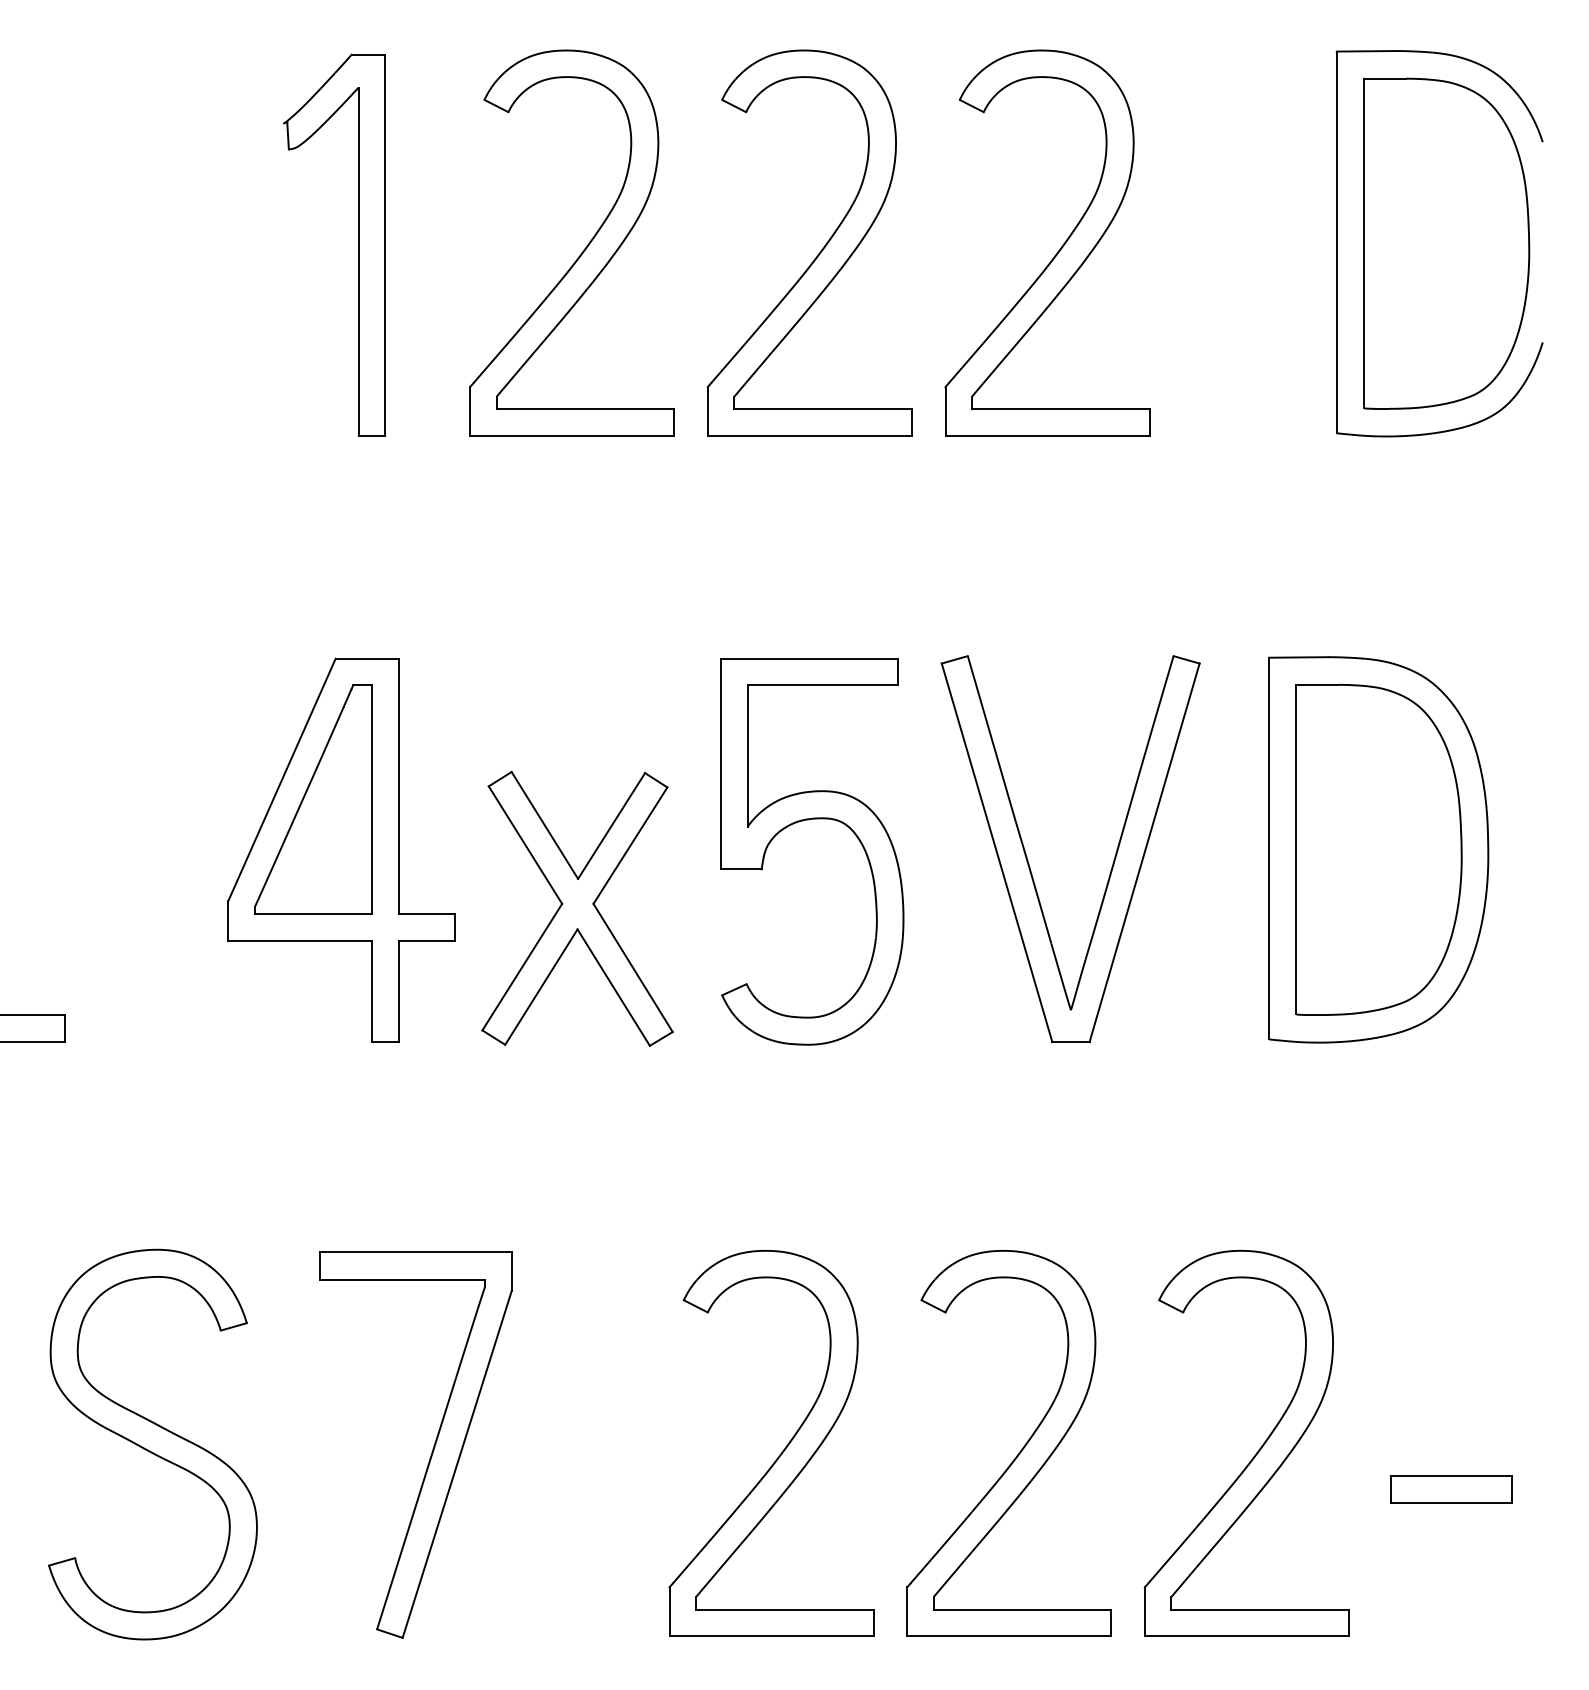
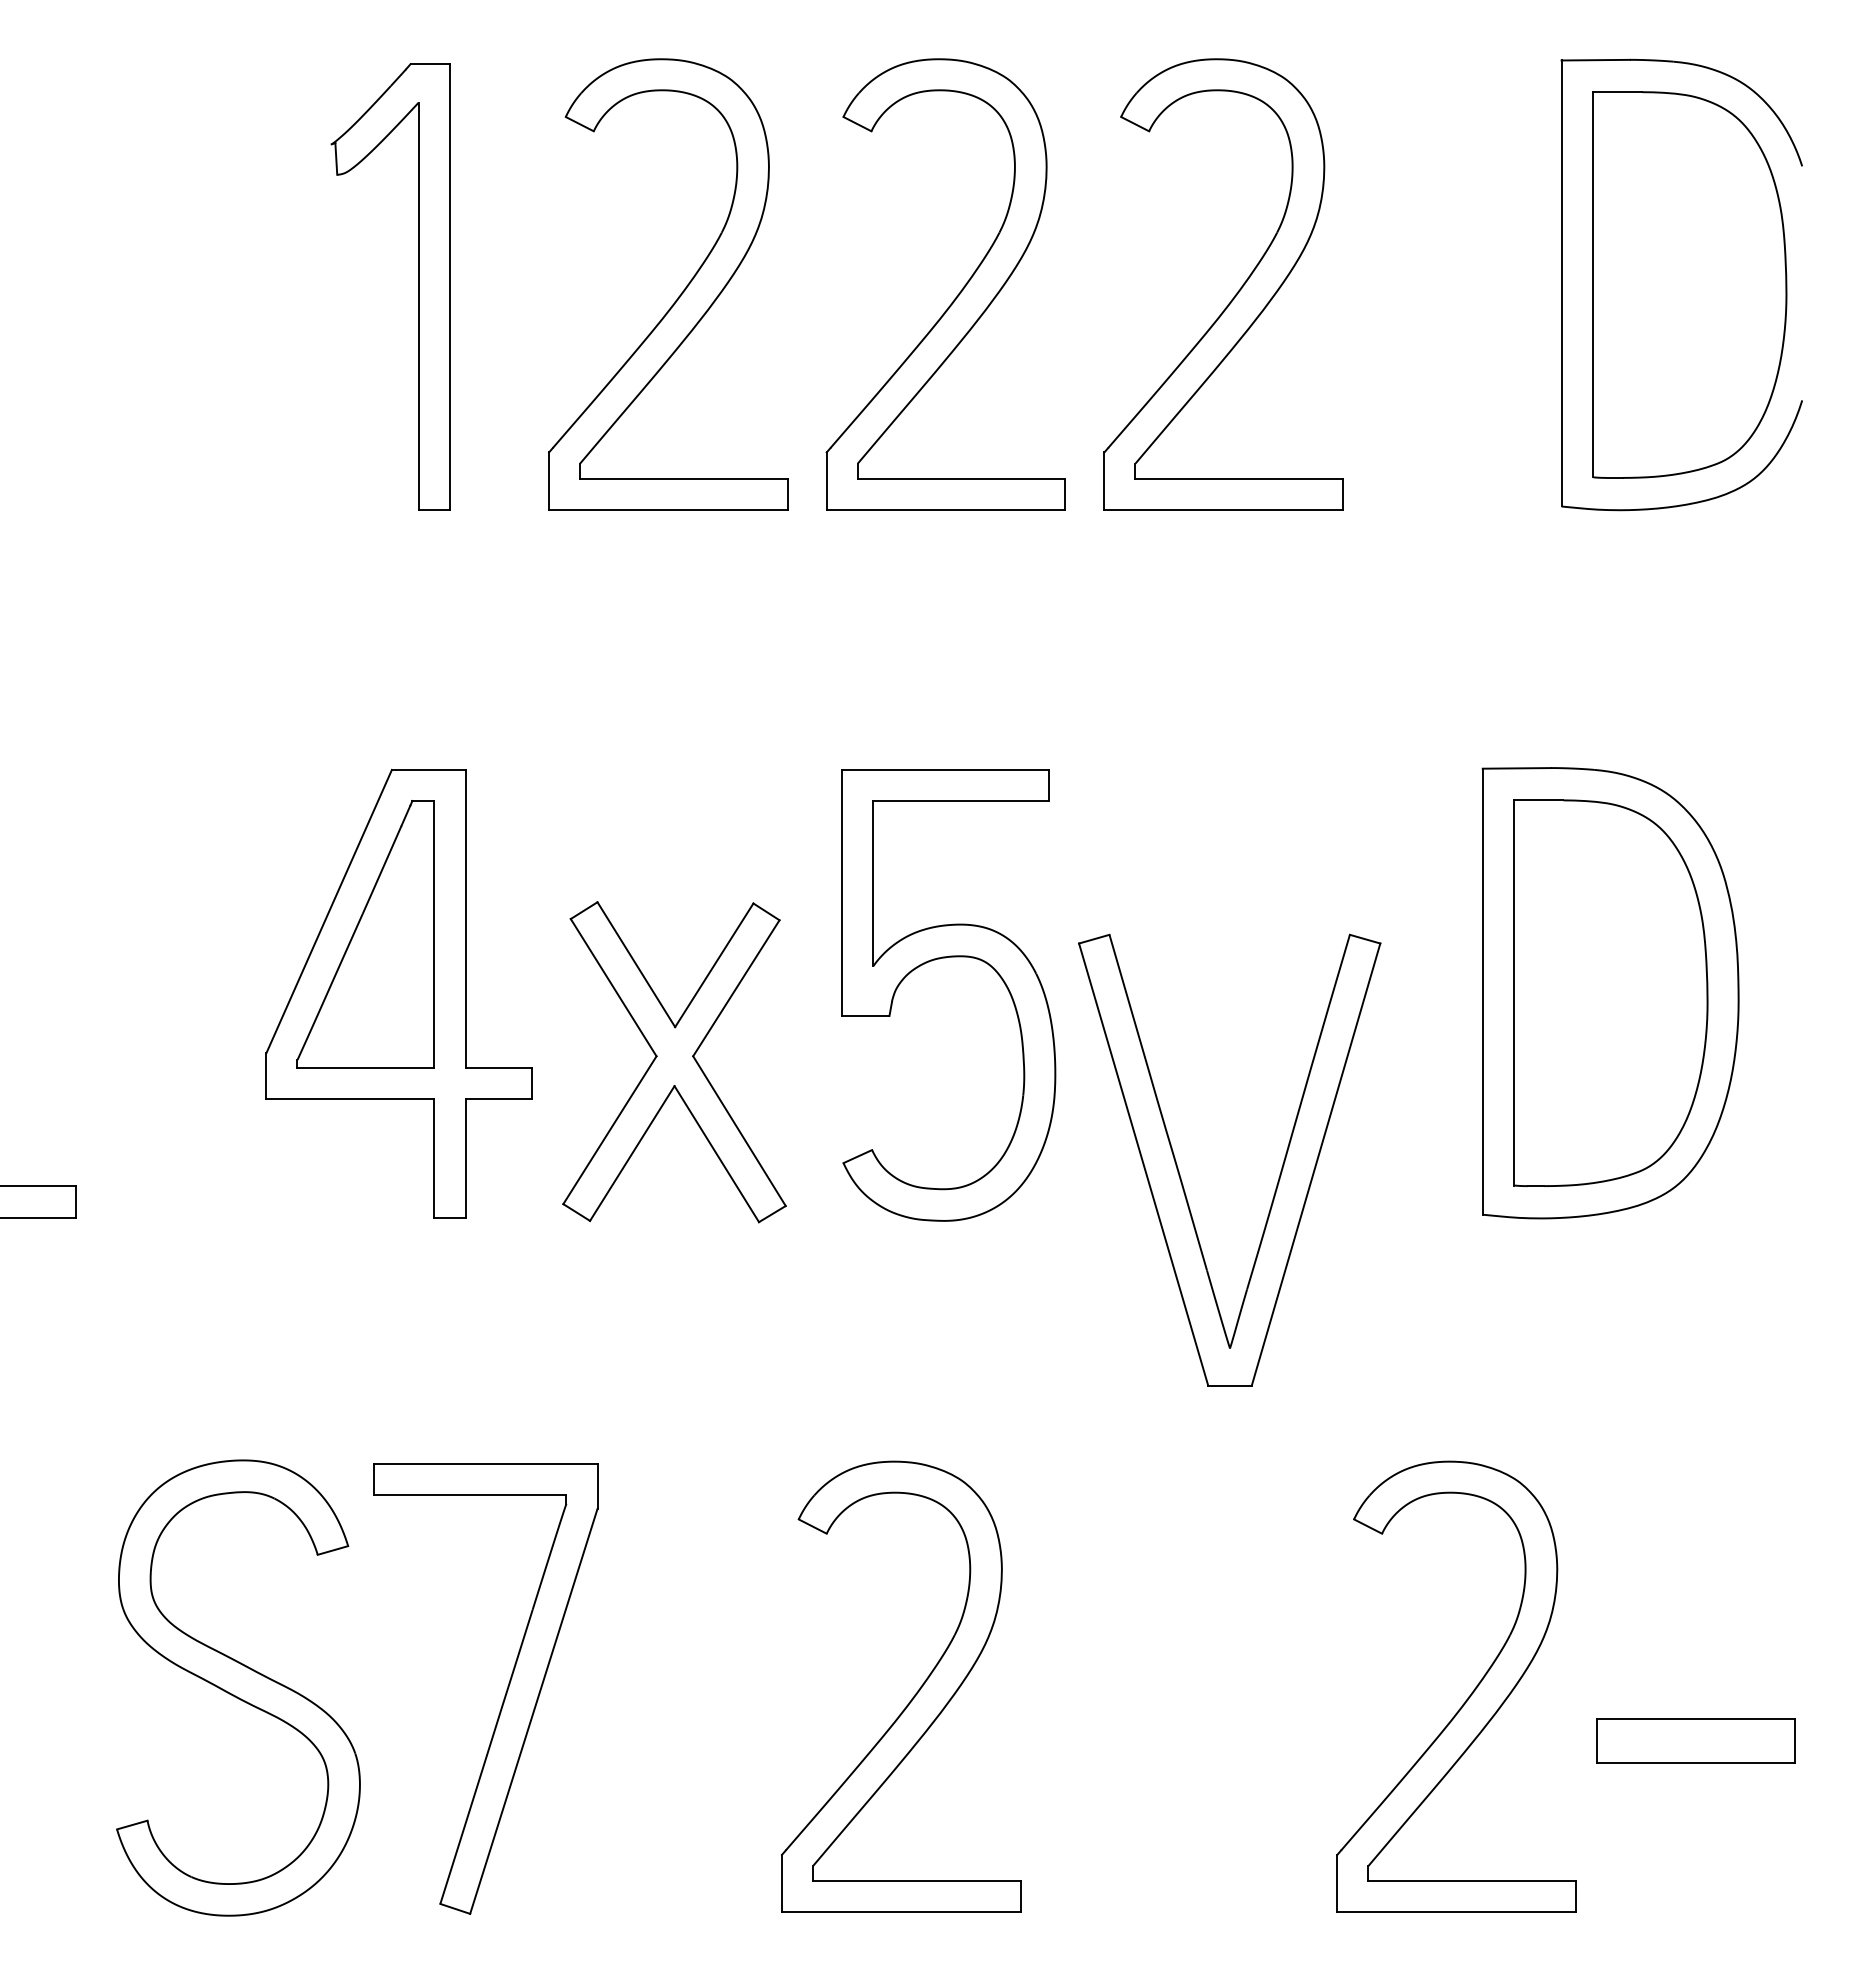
part: (1028, 861) -> (1180, 1174), moved
part: (153, 1444) -> (238, 1687), moved
part: (1020, 1450) -> (1191, 1695), removed
part: (1451, 1489) -> (1695, 1740), size x1.4

